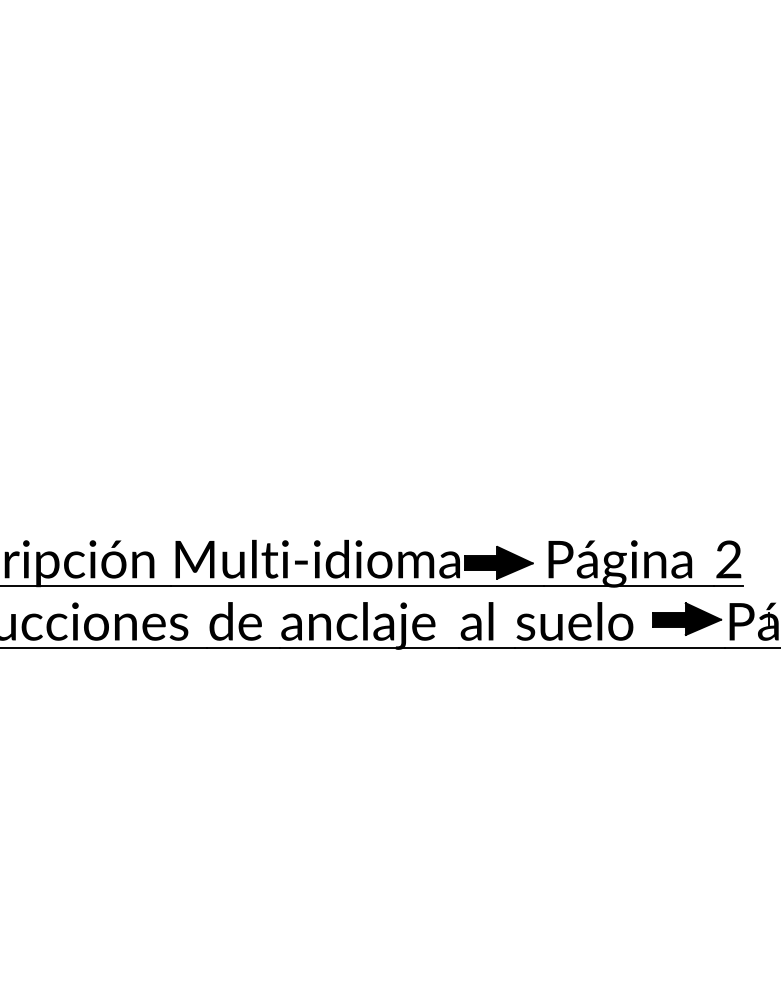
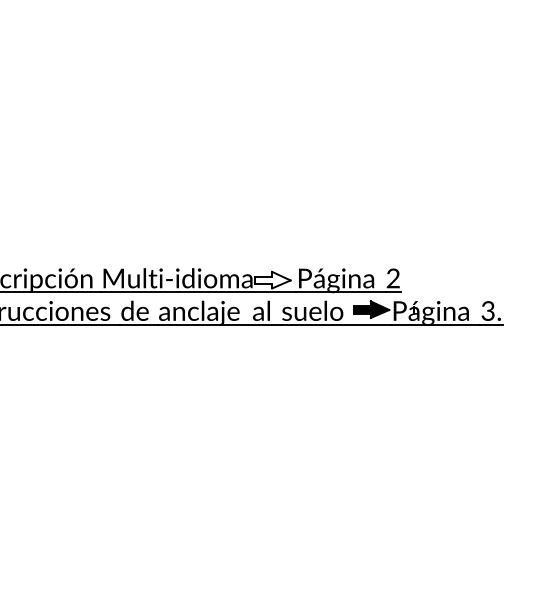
fill: (498, 561) -> (272, 279), removed

